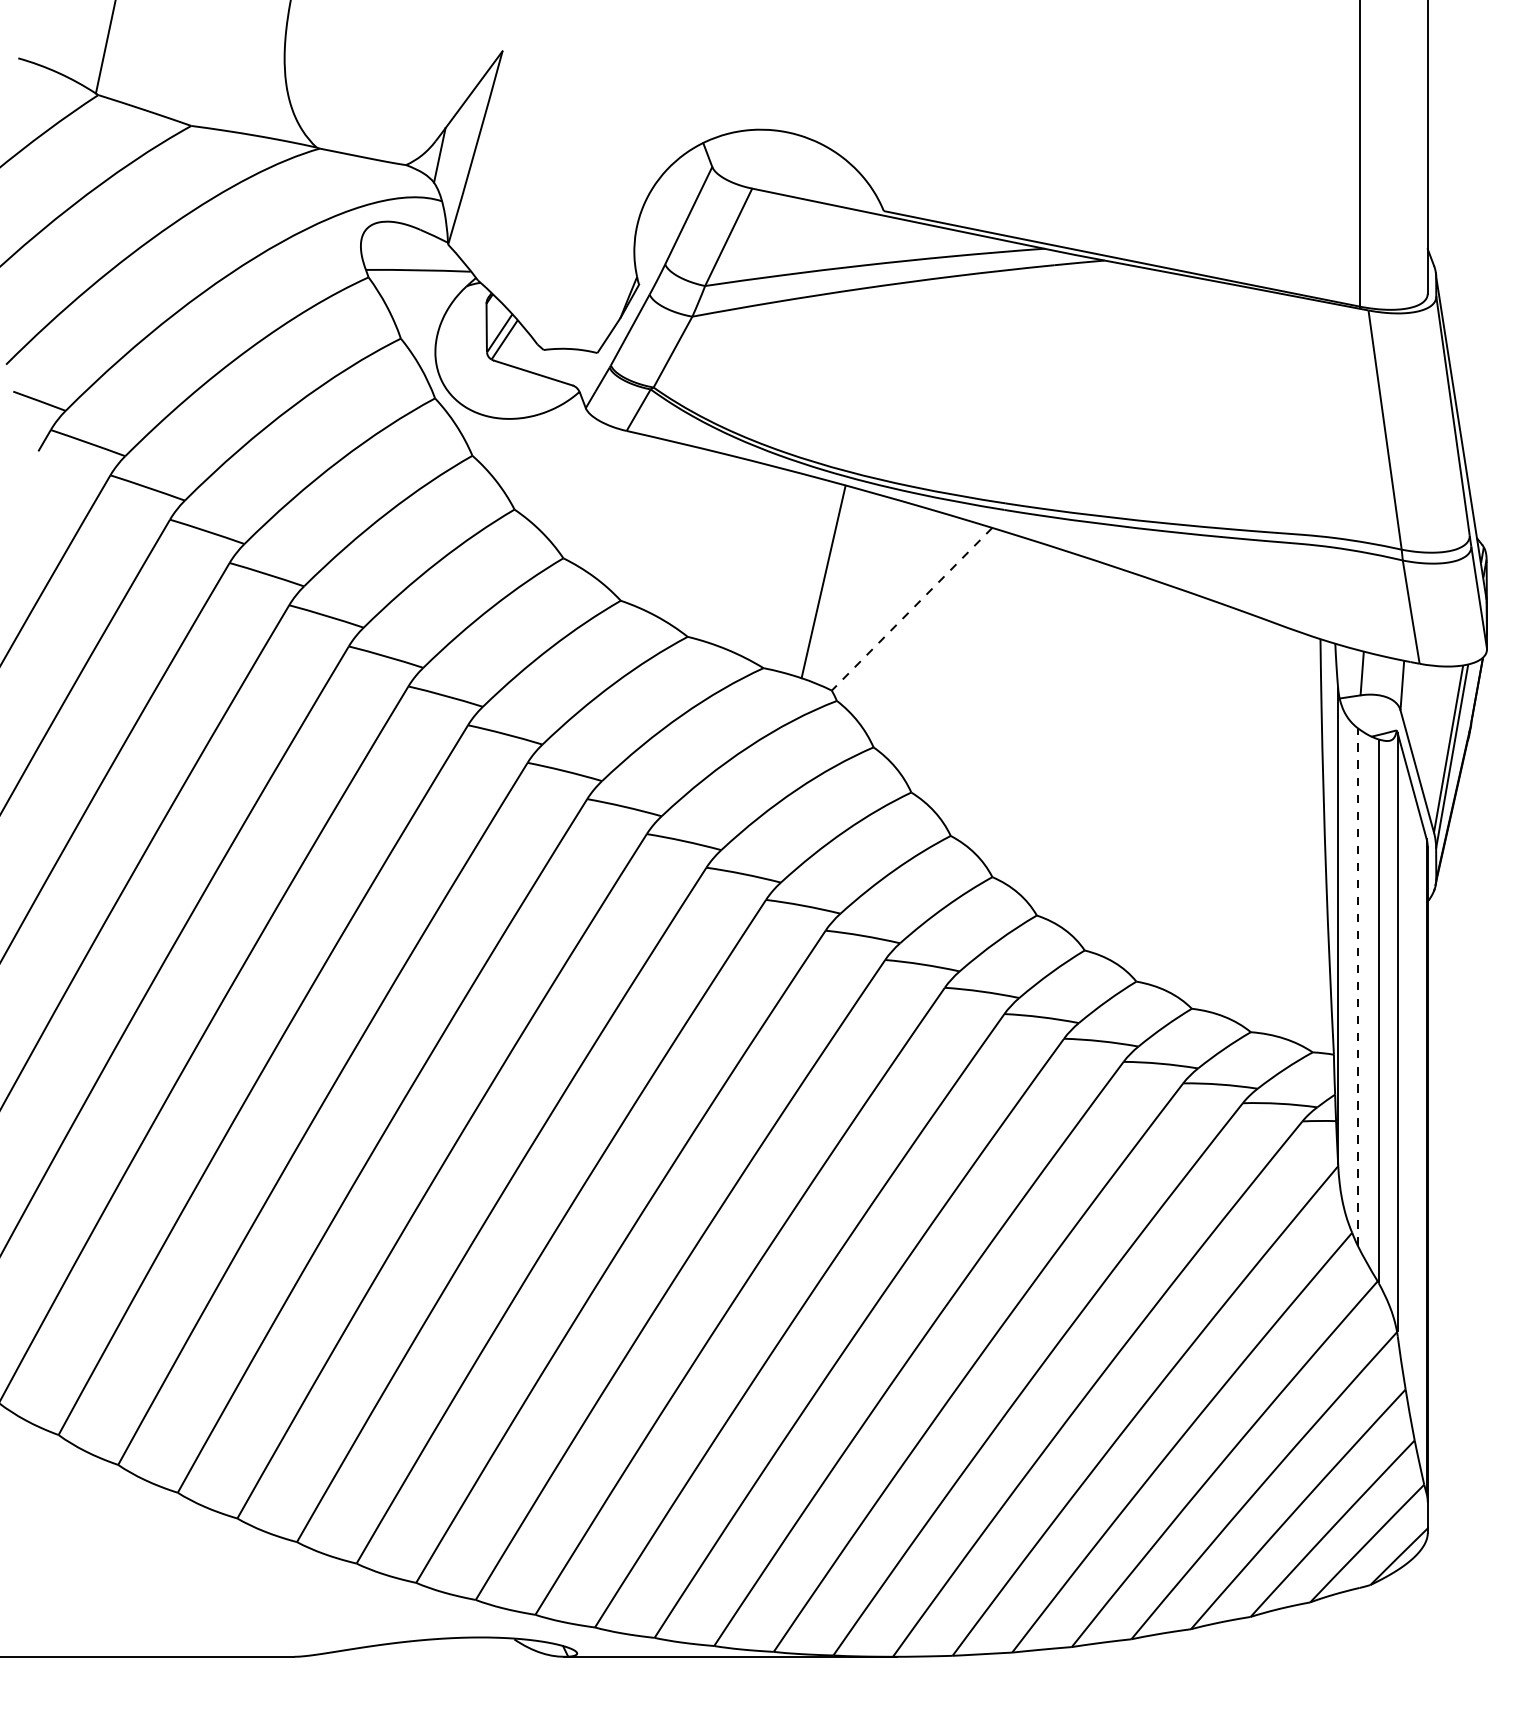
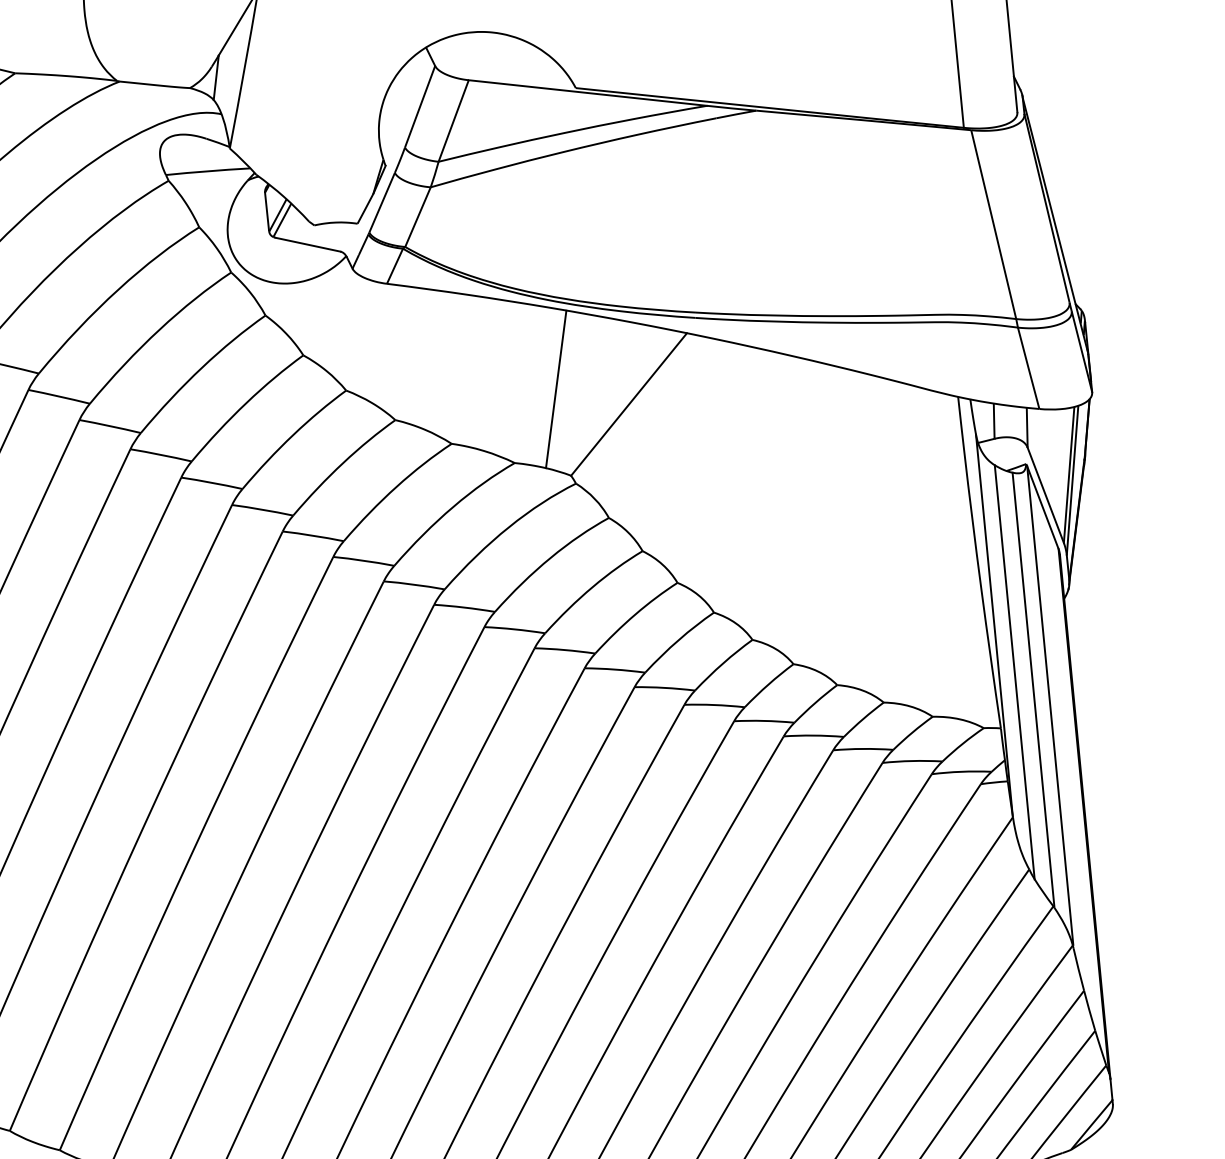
line: (911, 609) -> (628, 404), dashed -> solid
line: (1357, 986) -> (1014, 671), dashed -> solid

